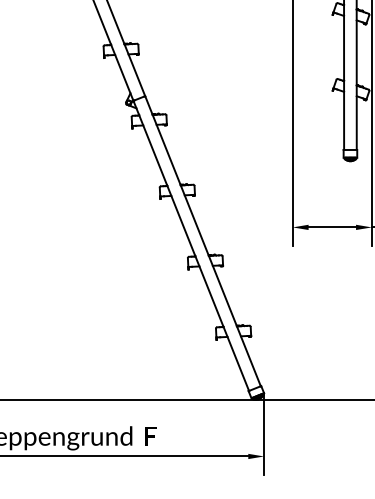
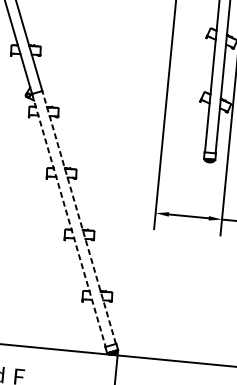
line: (202, 240) -> (78, 216), solid -> dashed
line: (191, 246) -> (69, 221), solid -> dashed

